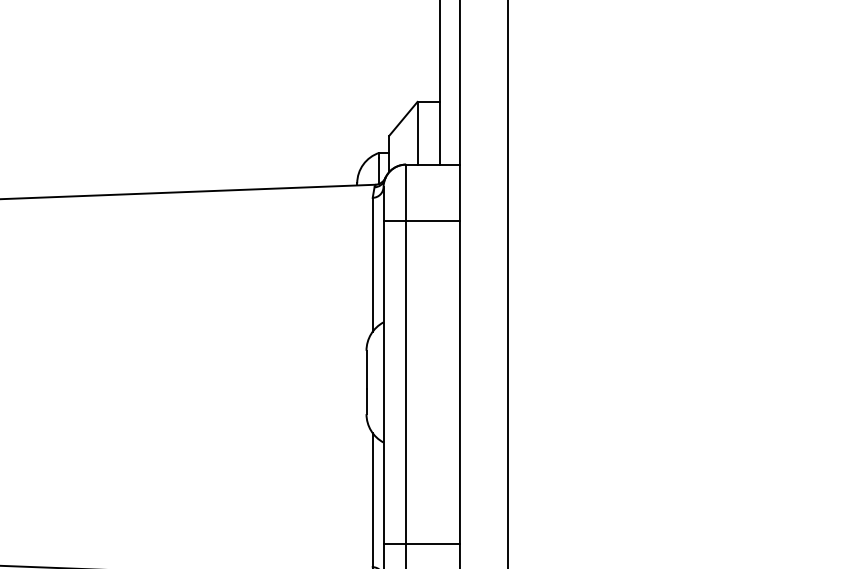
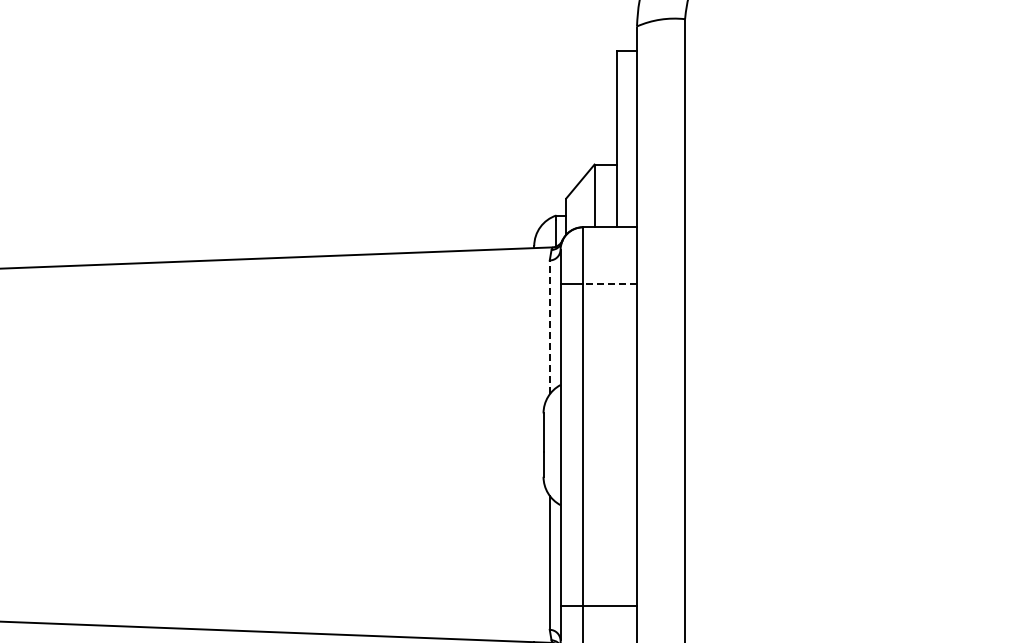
line: (433, 220) -> (610, 283), solid -> dashed
line: (372, 264) -> (549, 327), solid -> dashed

